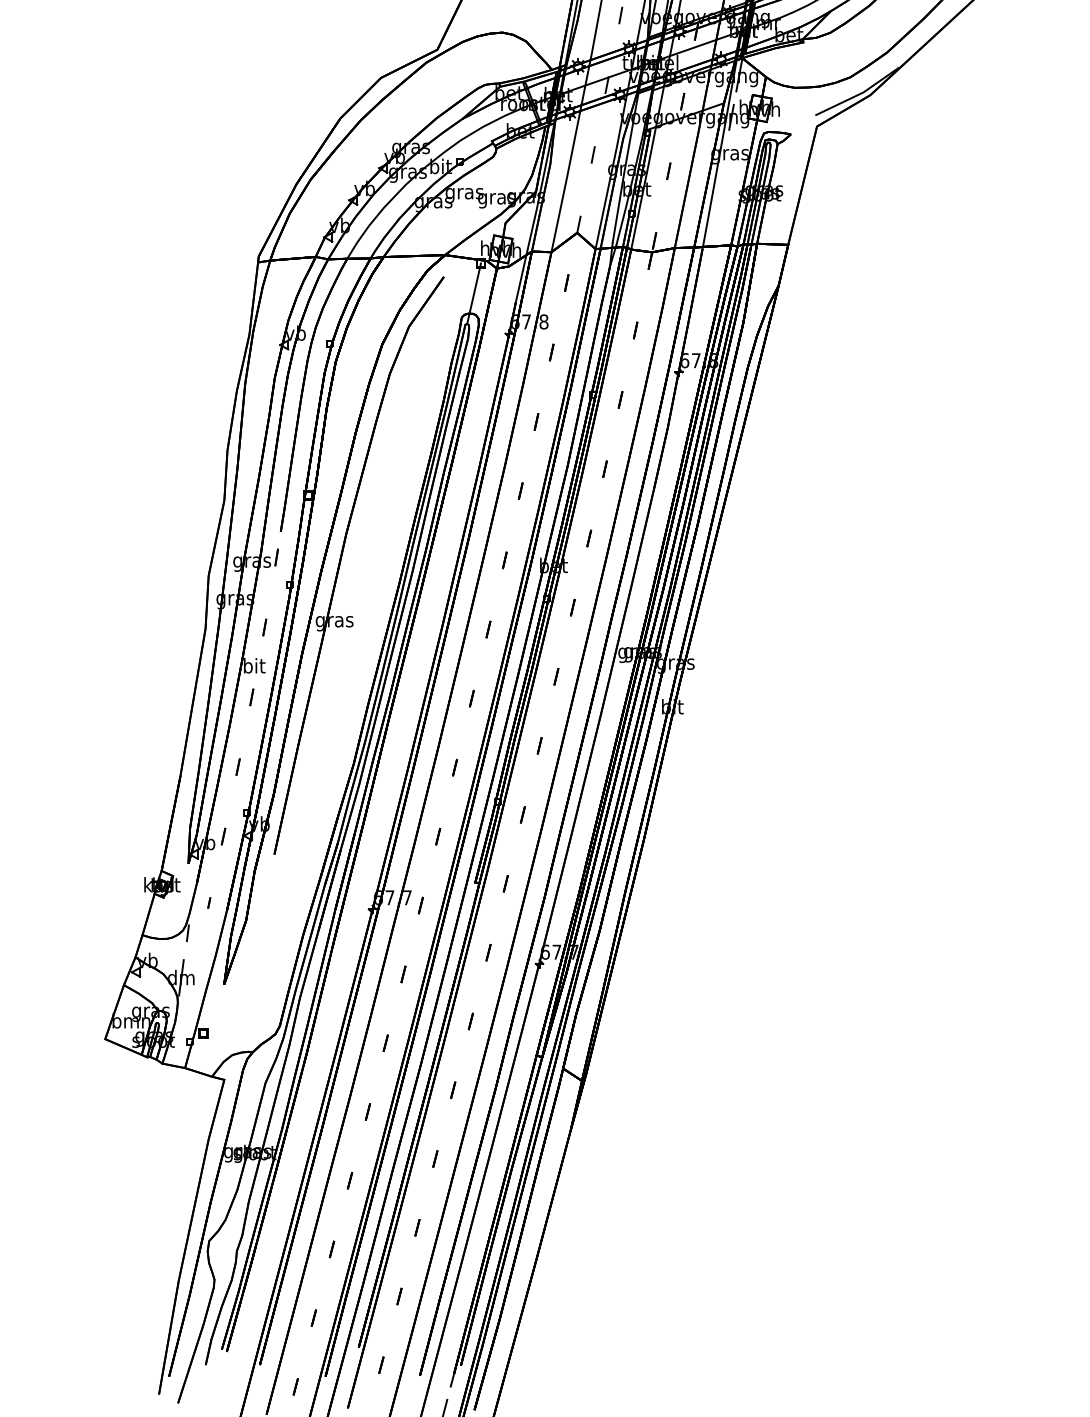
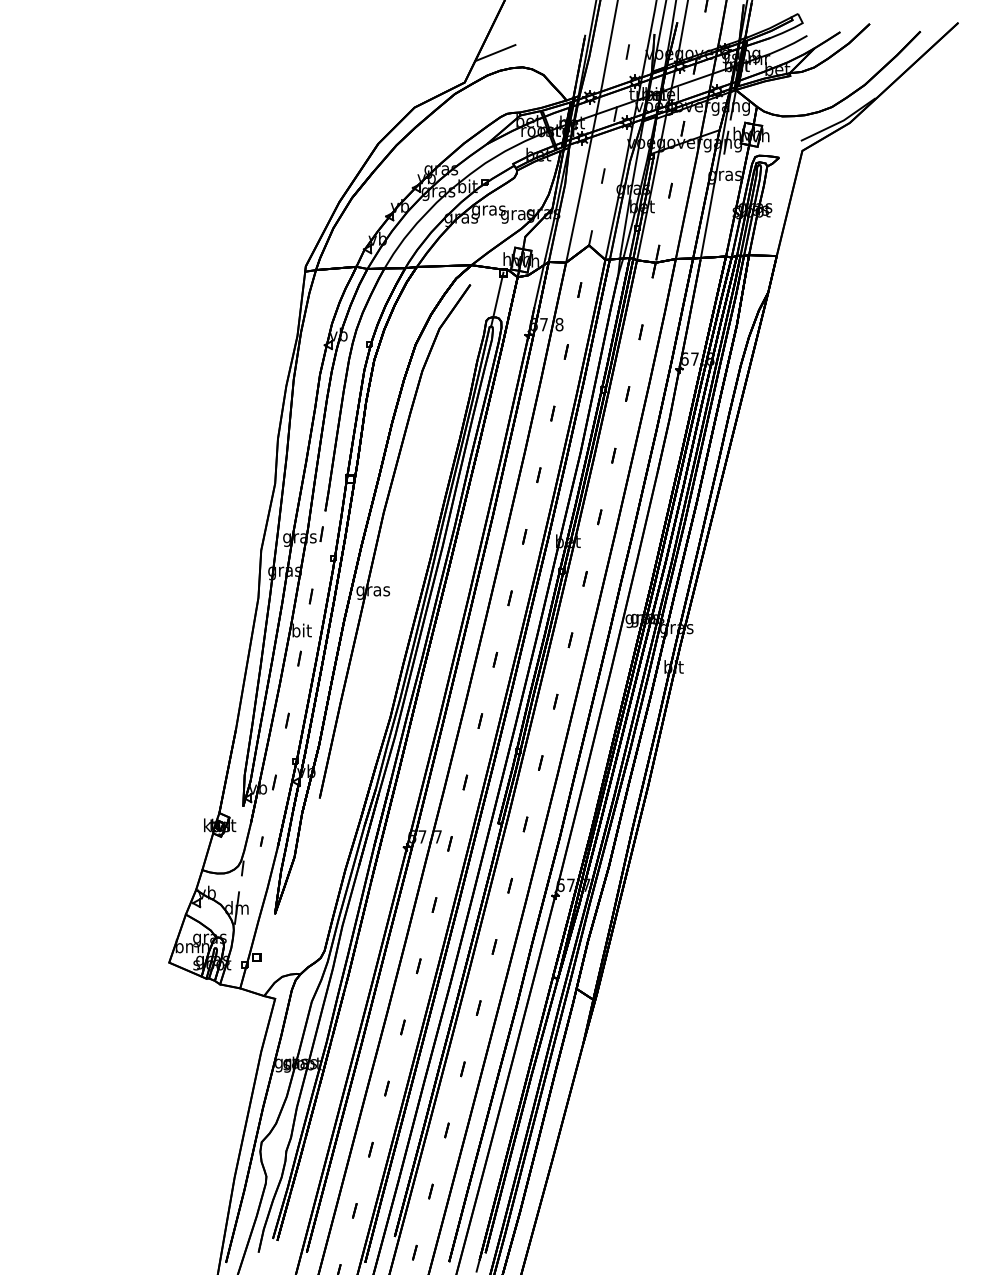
line: (472, 15) -> (495, 52), added

